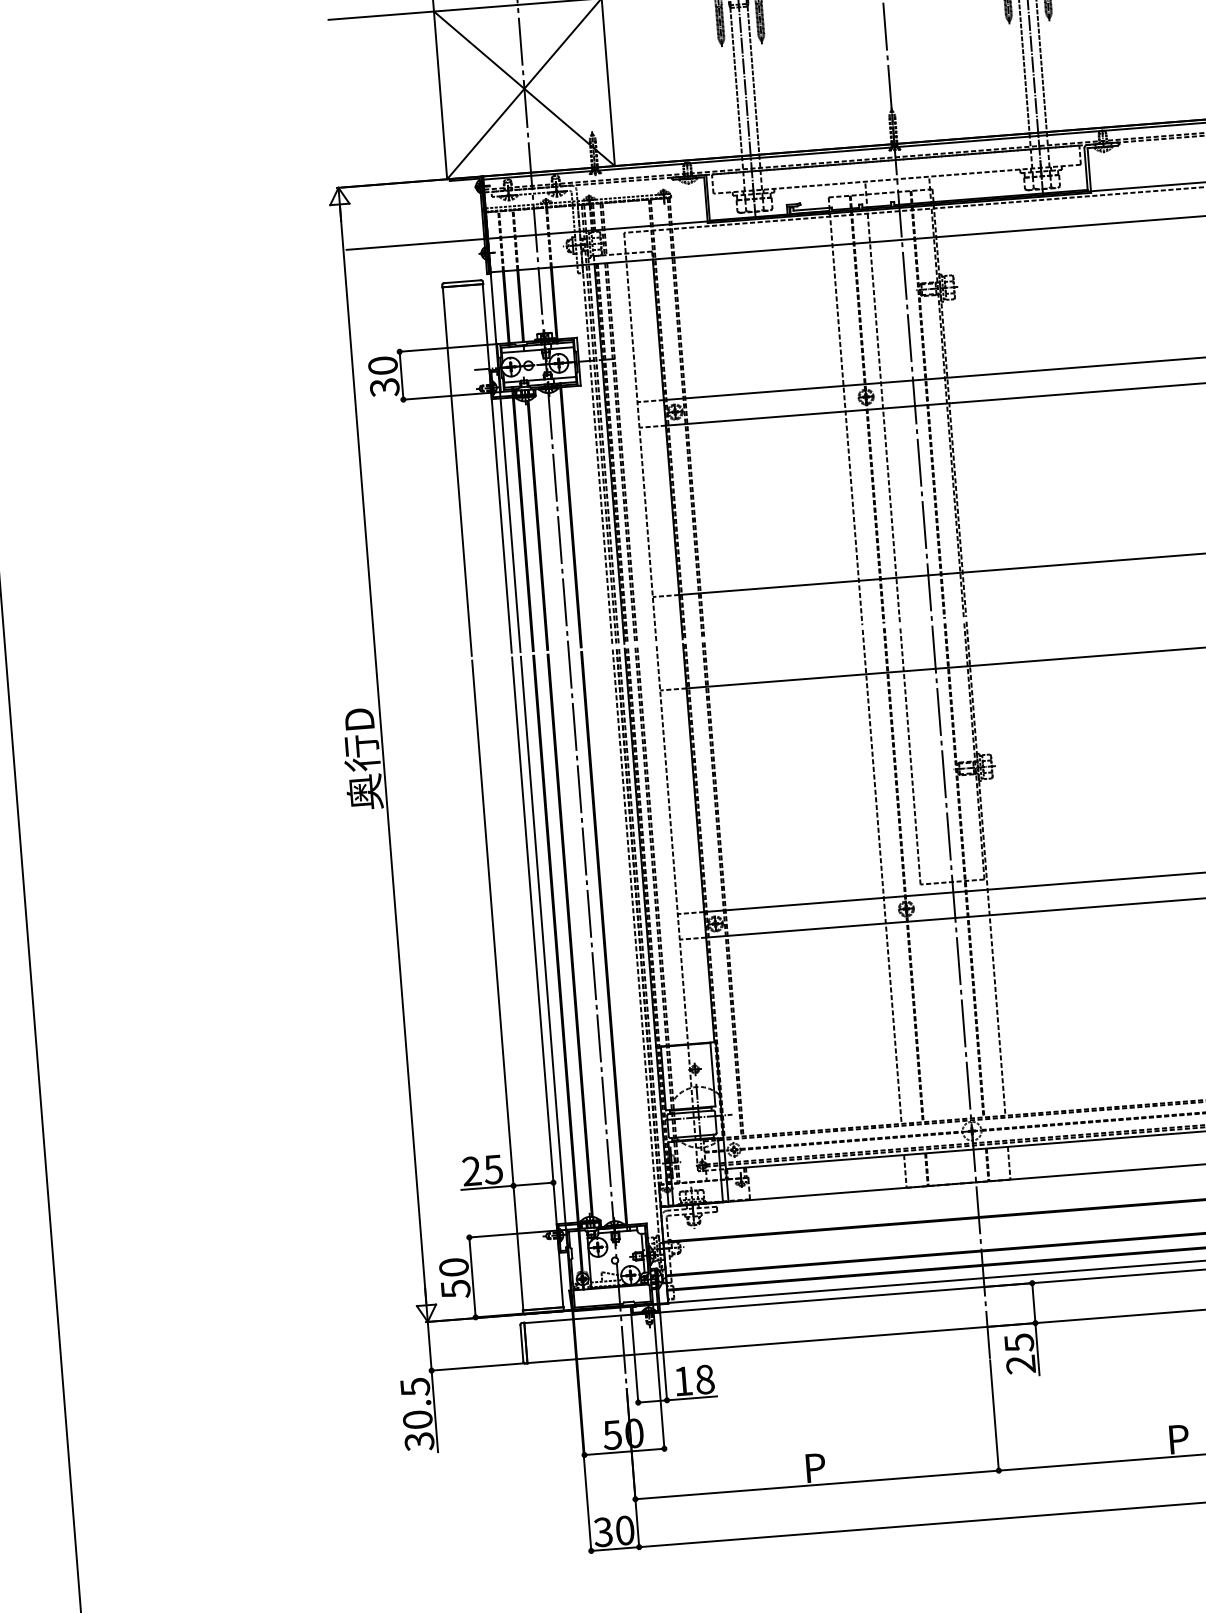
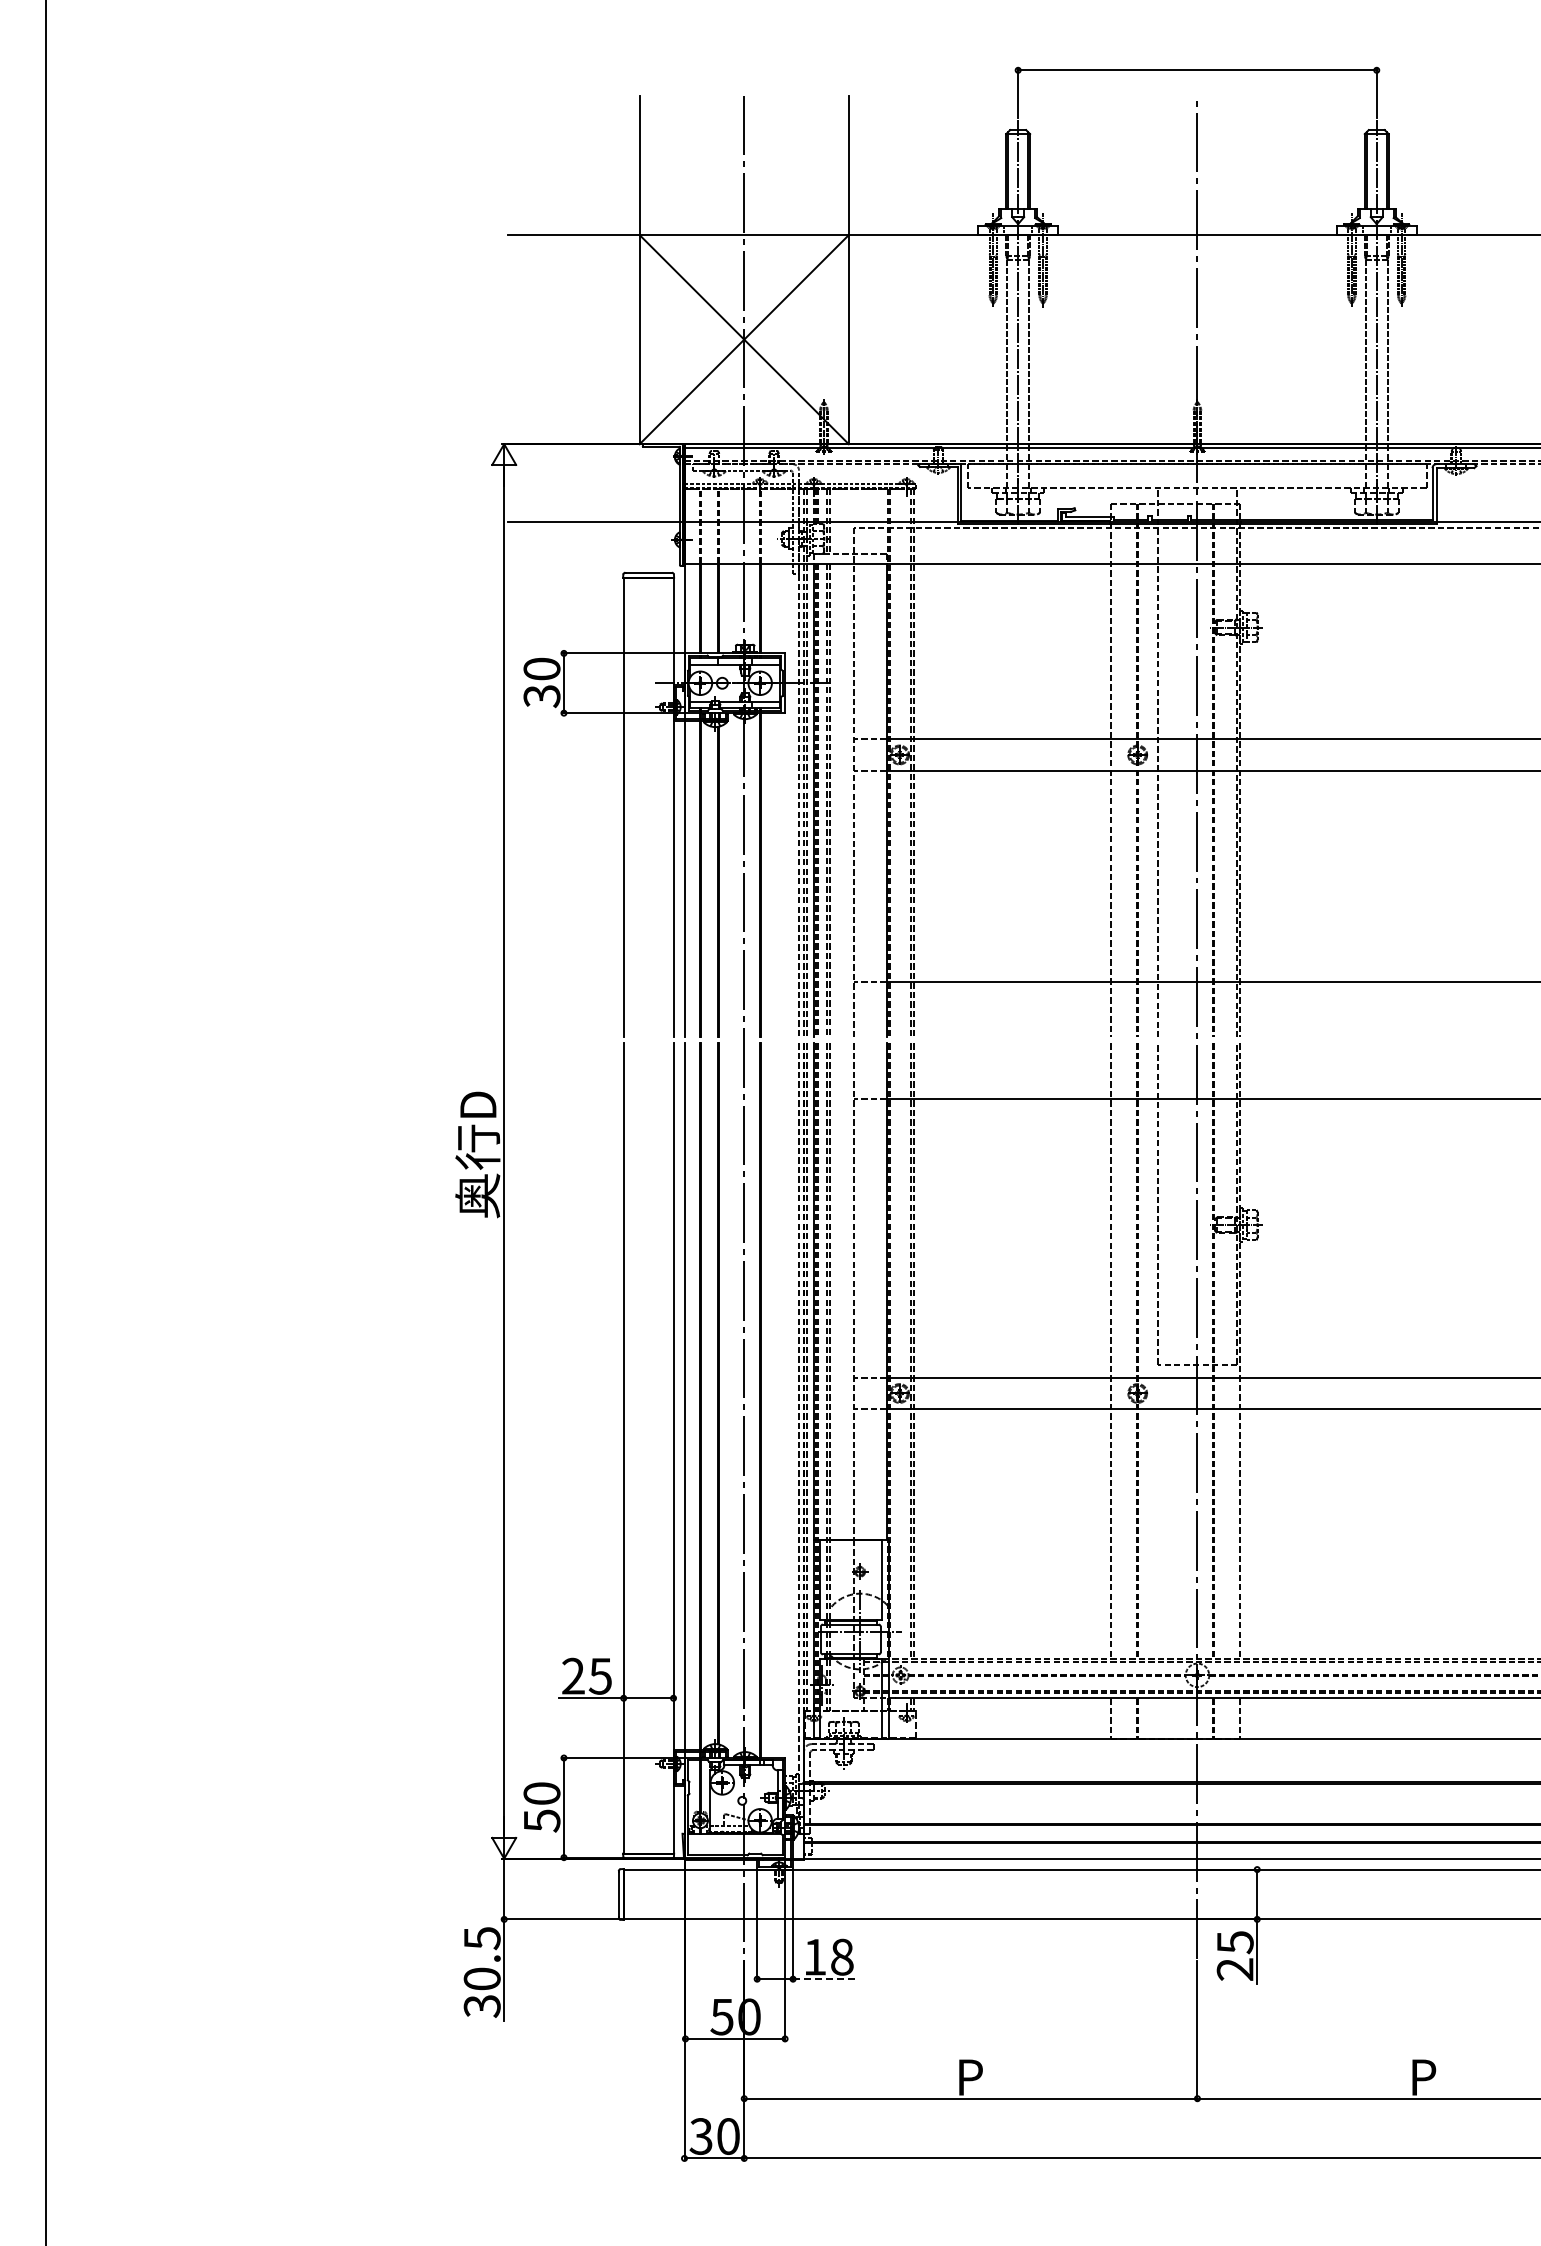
line: (692, 1398) -> (824, 1979), solid -> dashed

